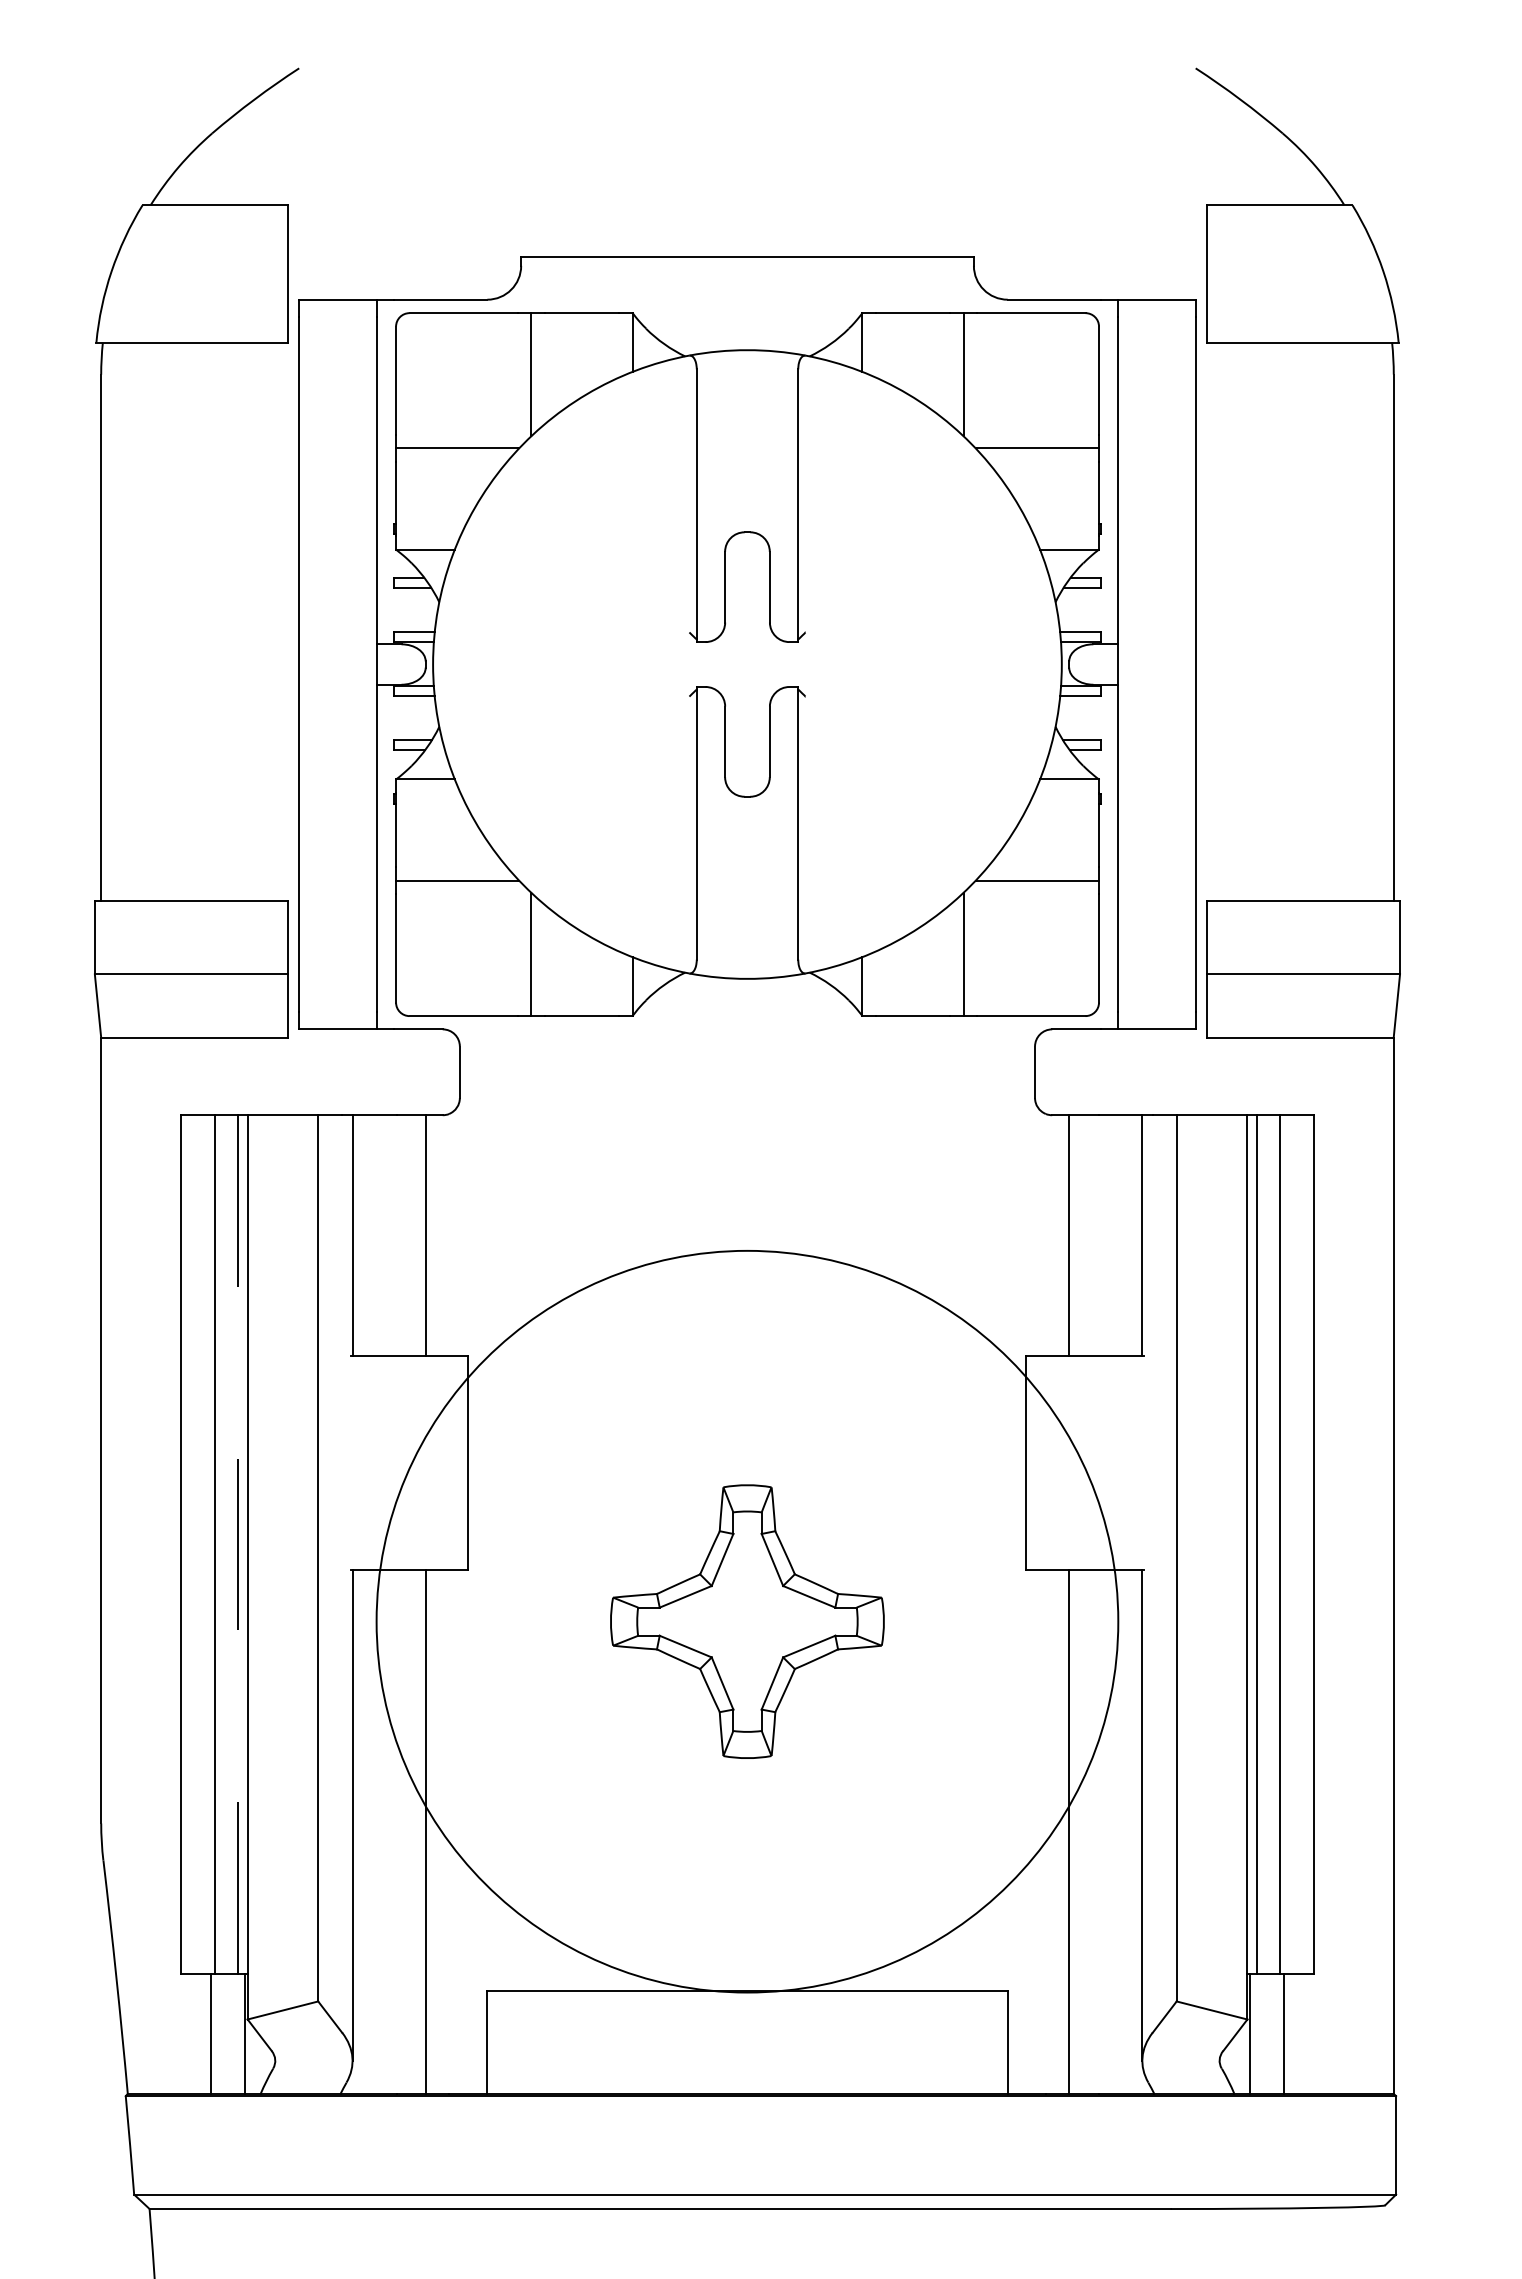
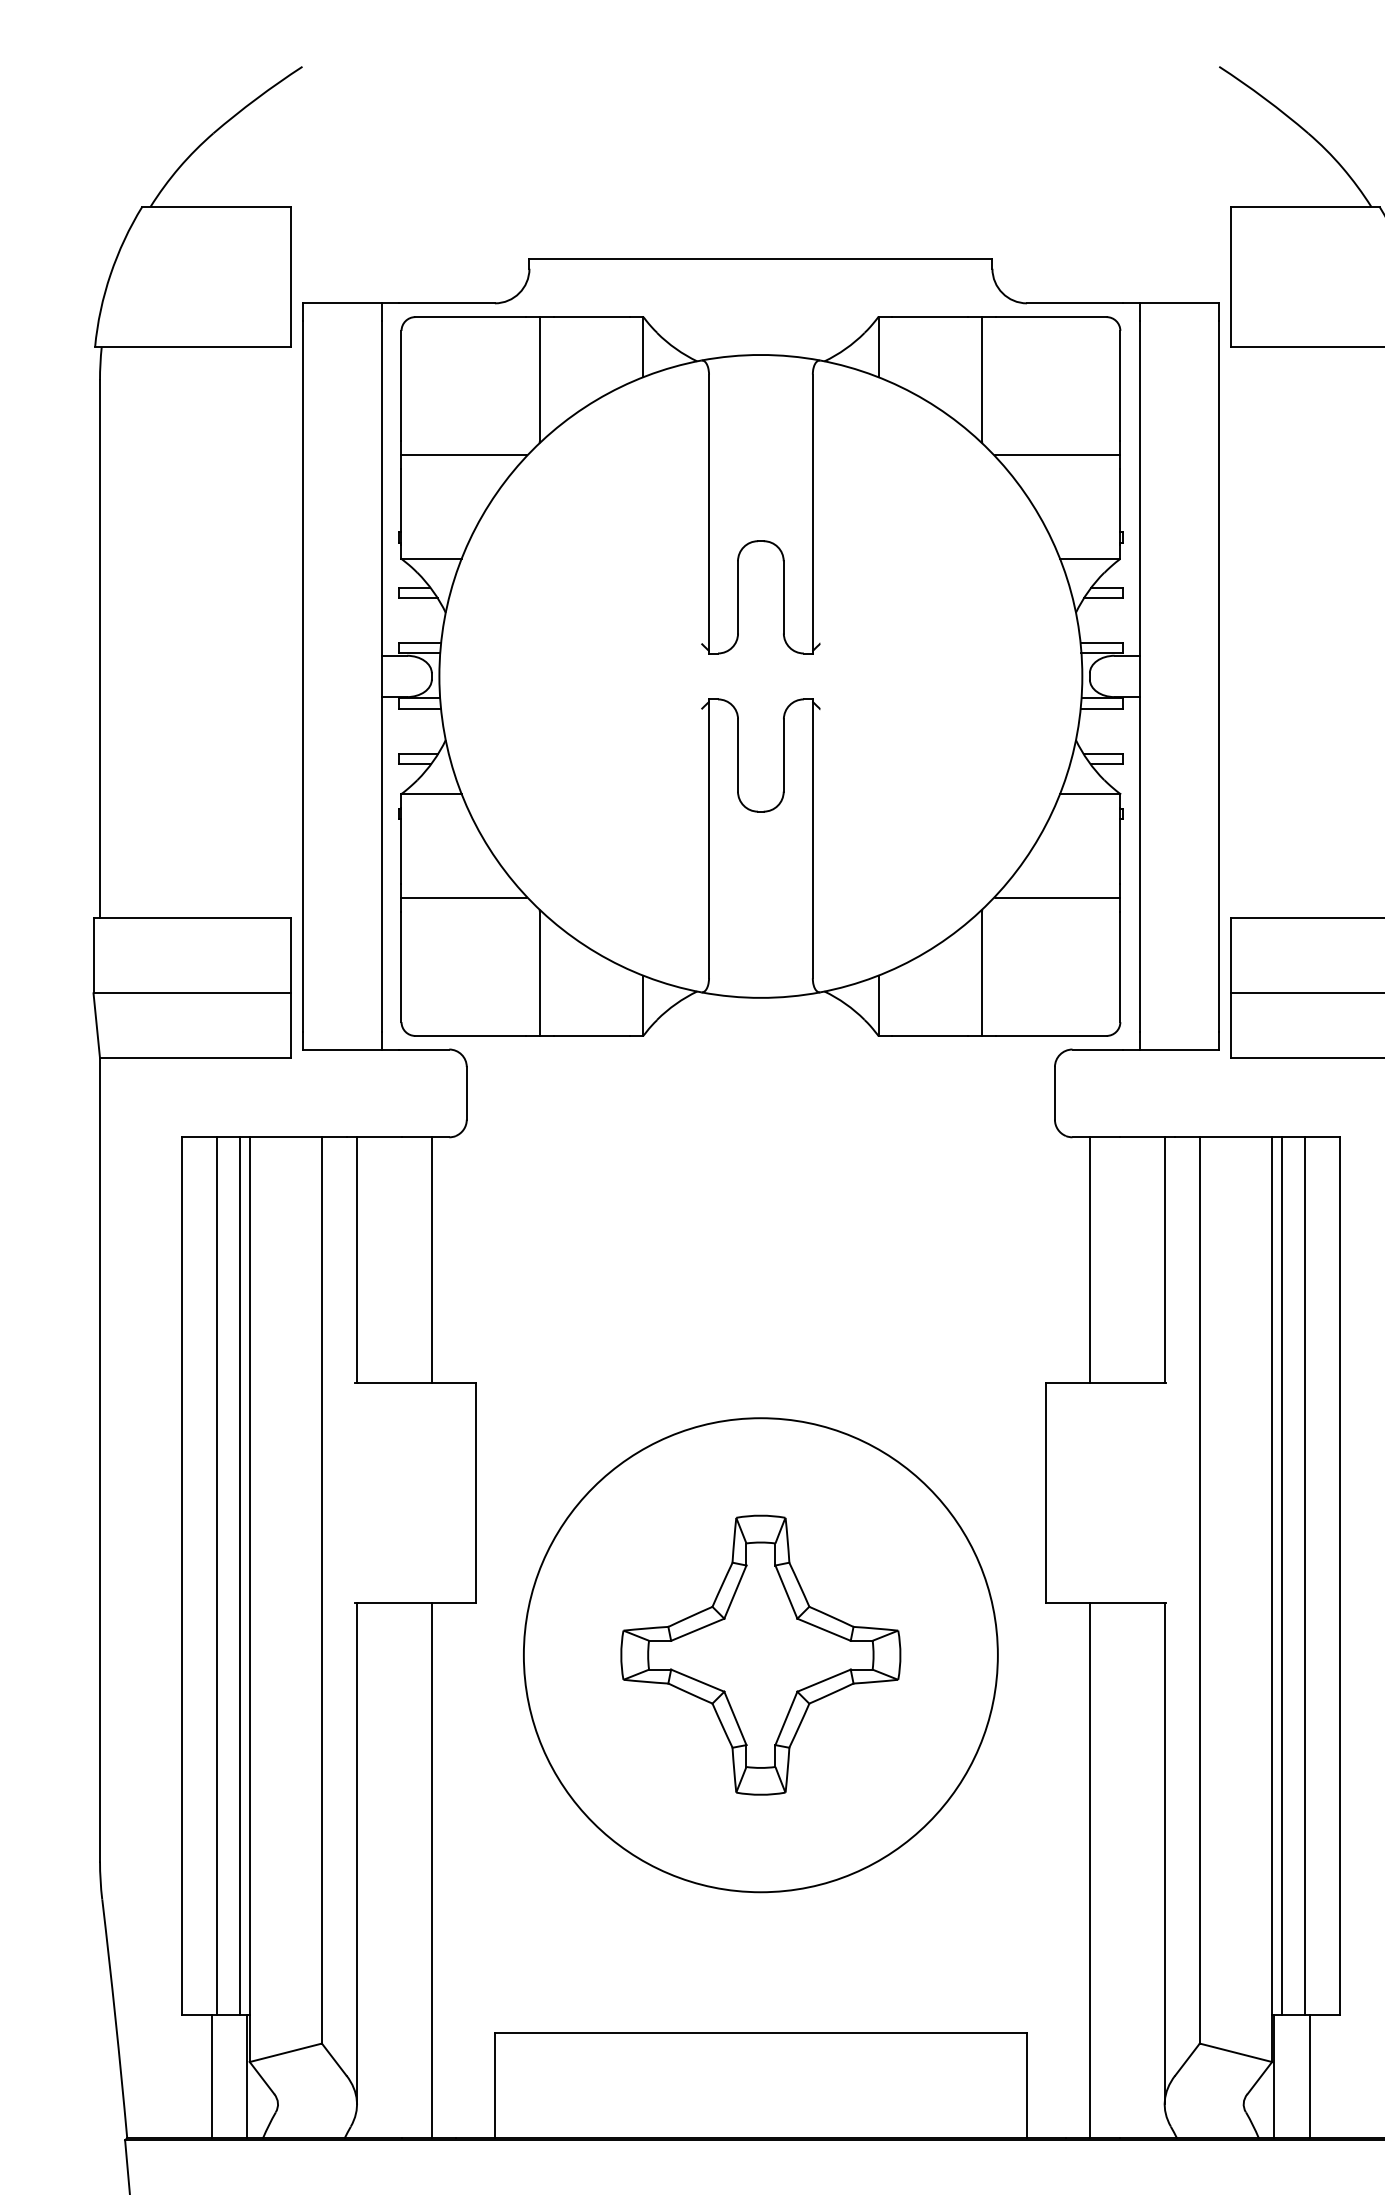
line: (237, 1544) -> (239, 1576), dashed -> solid
circle: (747, 1621) -> (760, 1655), size x0.62

